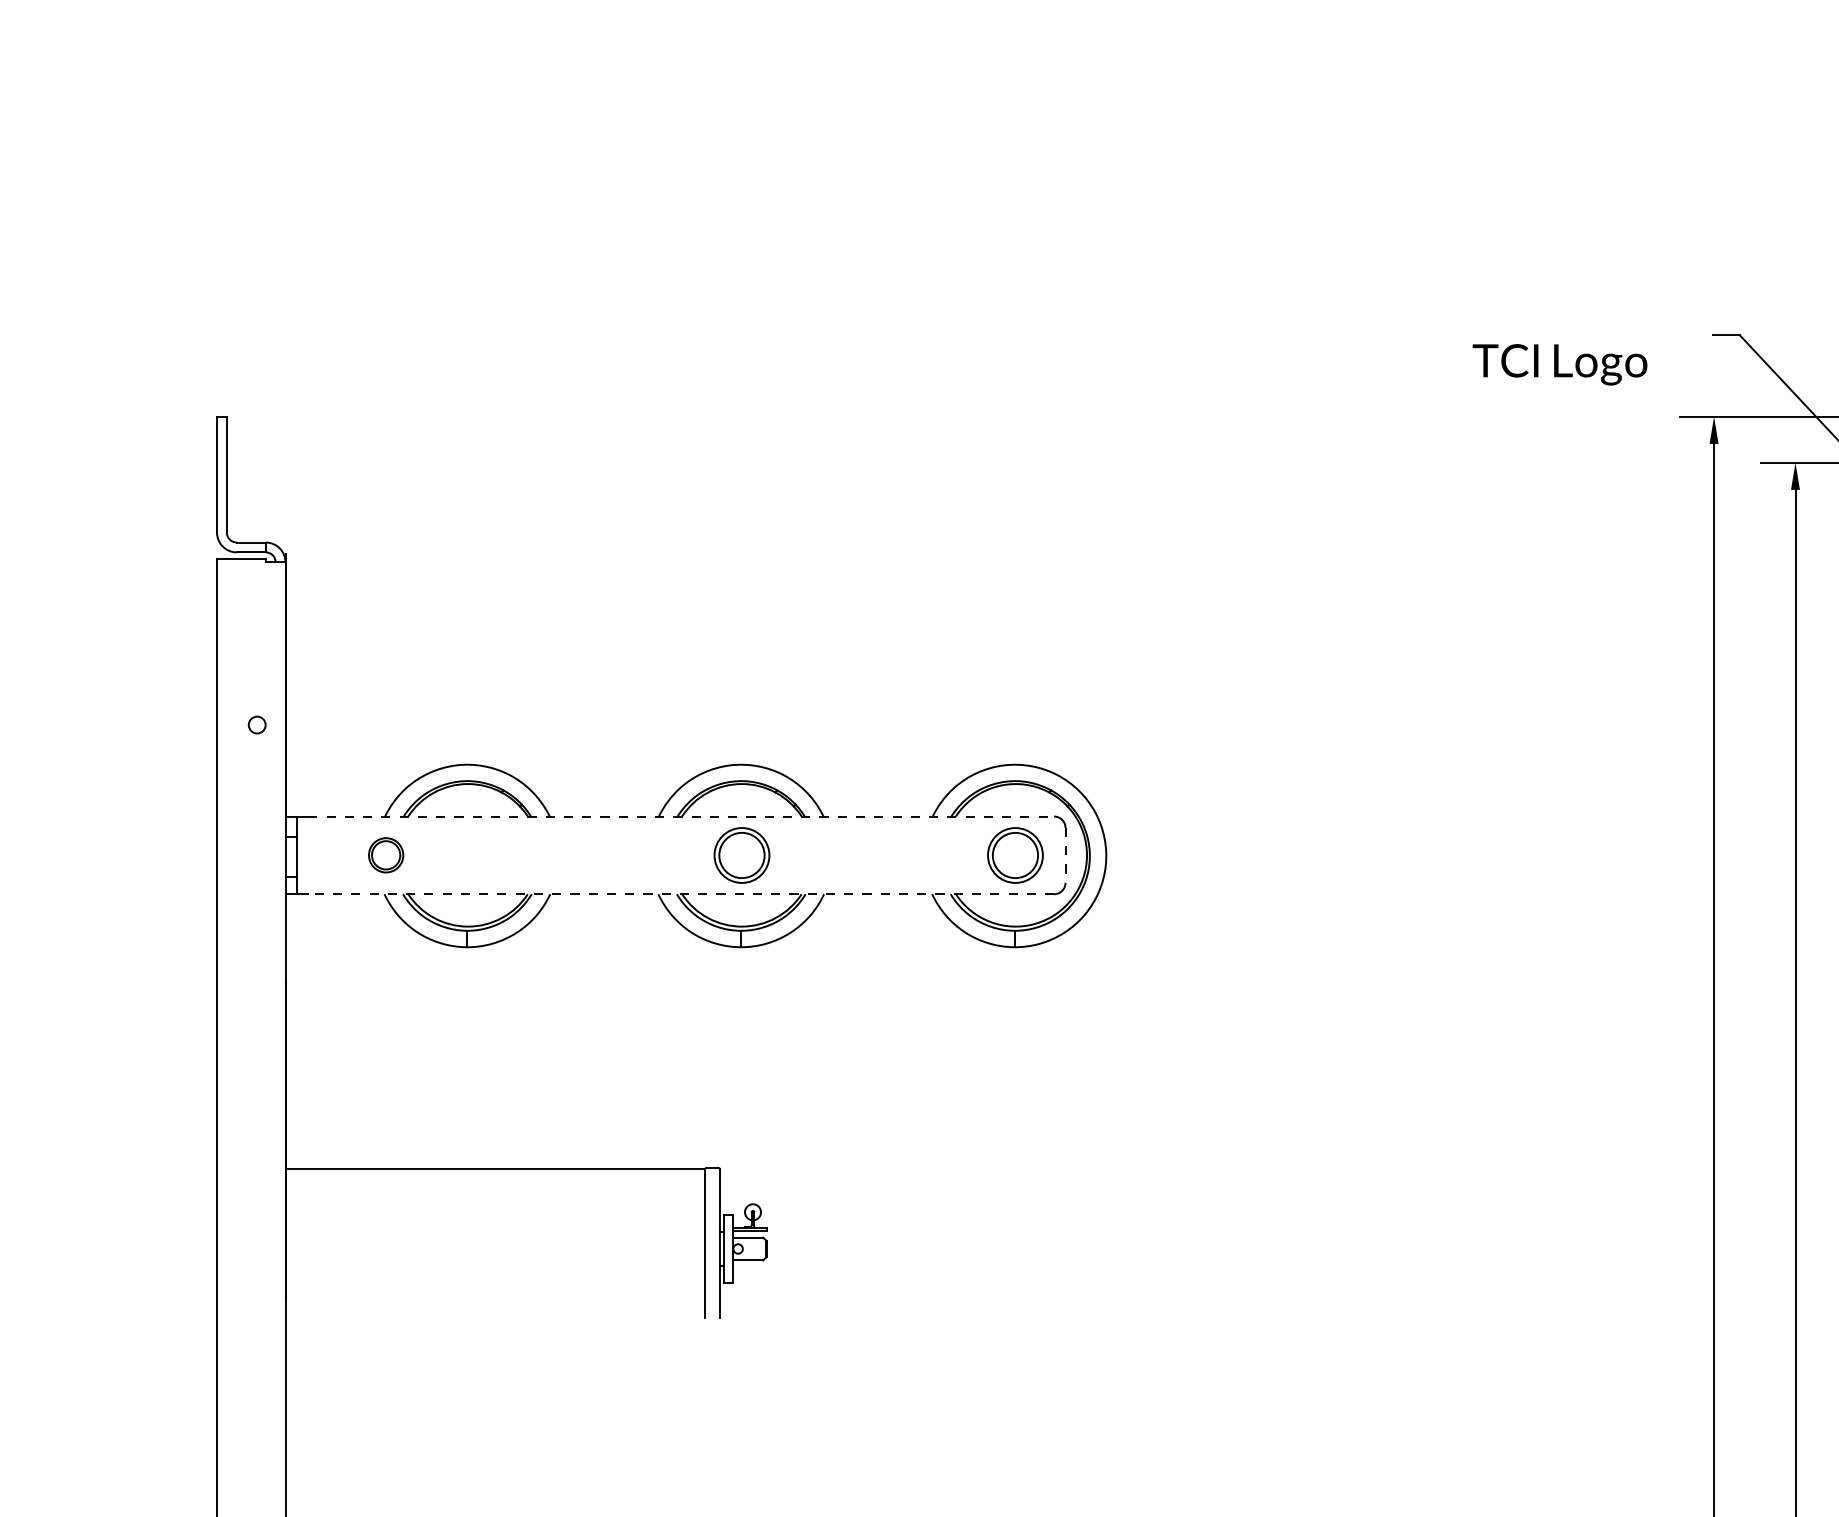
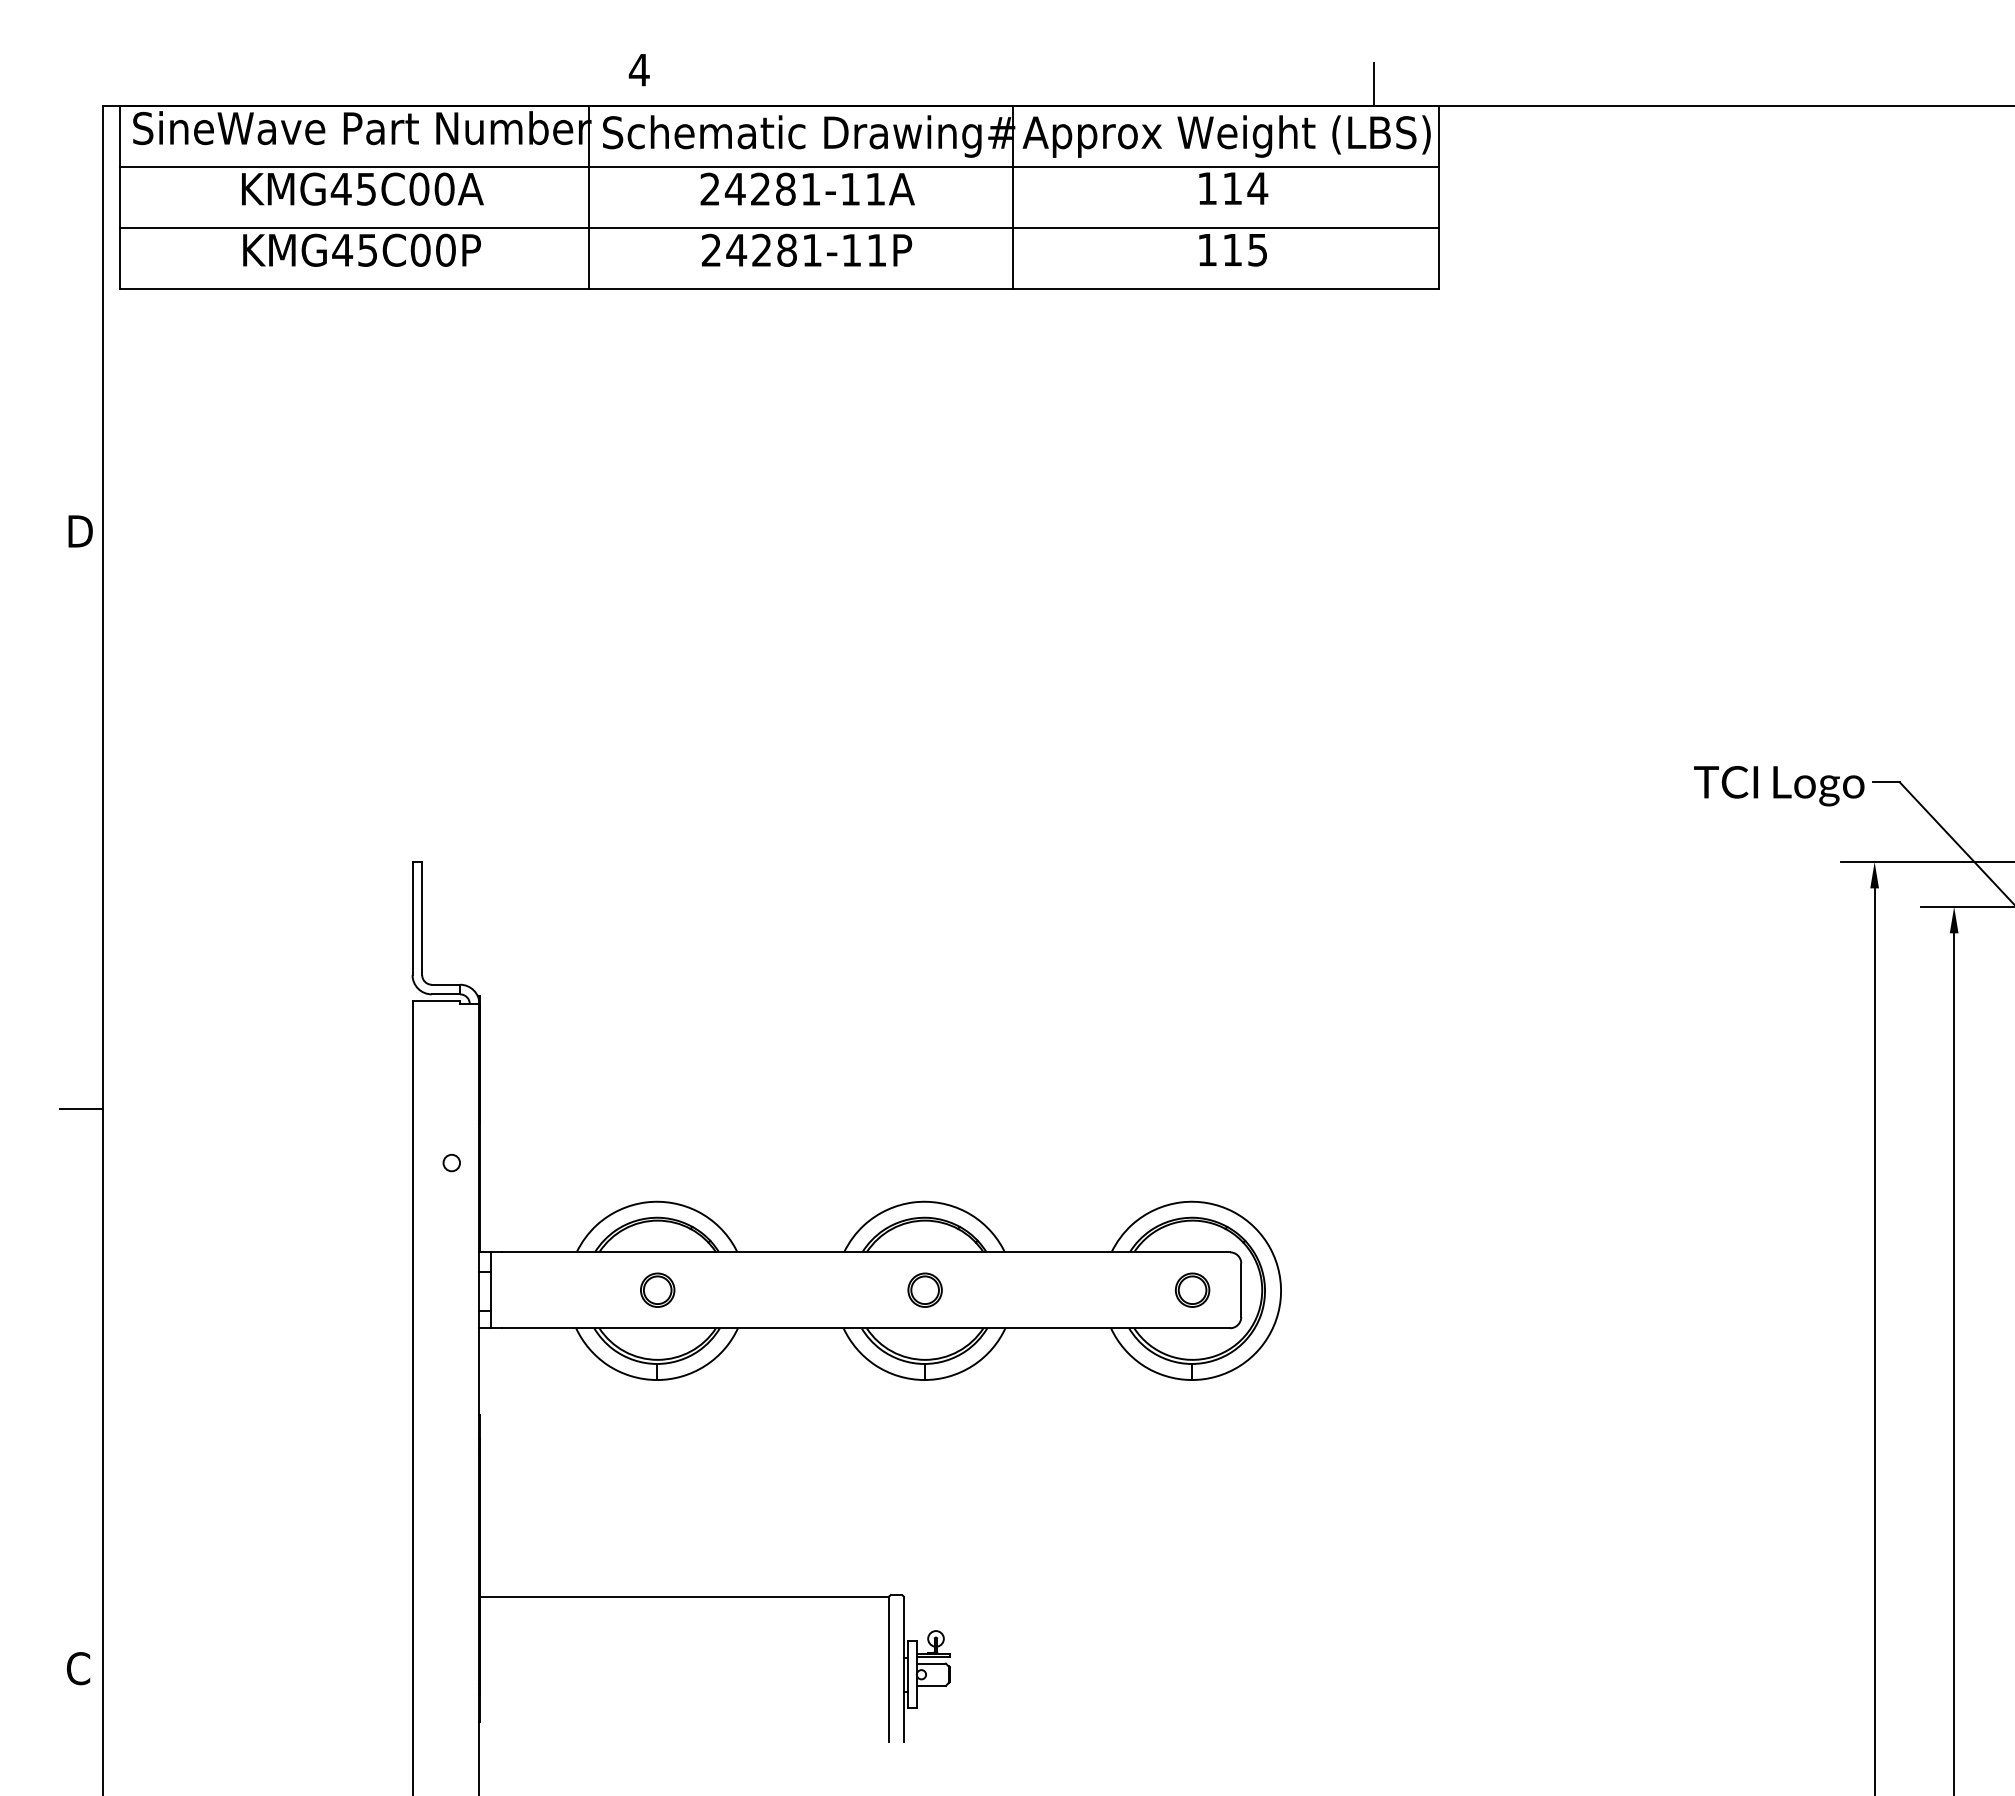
text: (1560, 365) -> (1779, 786), moved
line: (681, 816) -> (866, 1252), dashed -> solid
part: (385, 854) -> (657, 1289), moved
part: (741, 854) -> (924, 1289), size x0.62
part: (1015, 854) -> (1192, 1289), size x0.62
line: (1065, 855) -> (1241, 1290), dashed -> solid
line: (680, 894) -> (865, 1328), dashed -> solid

